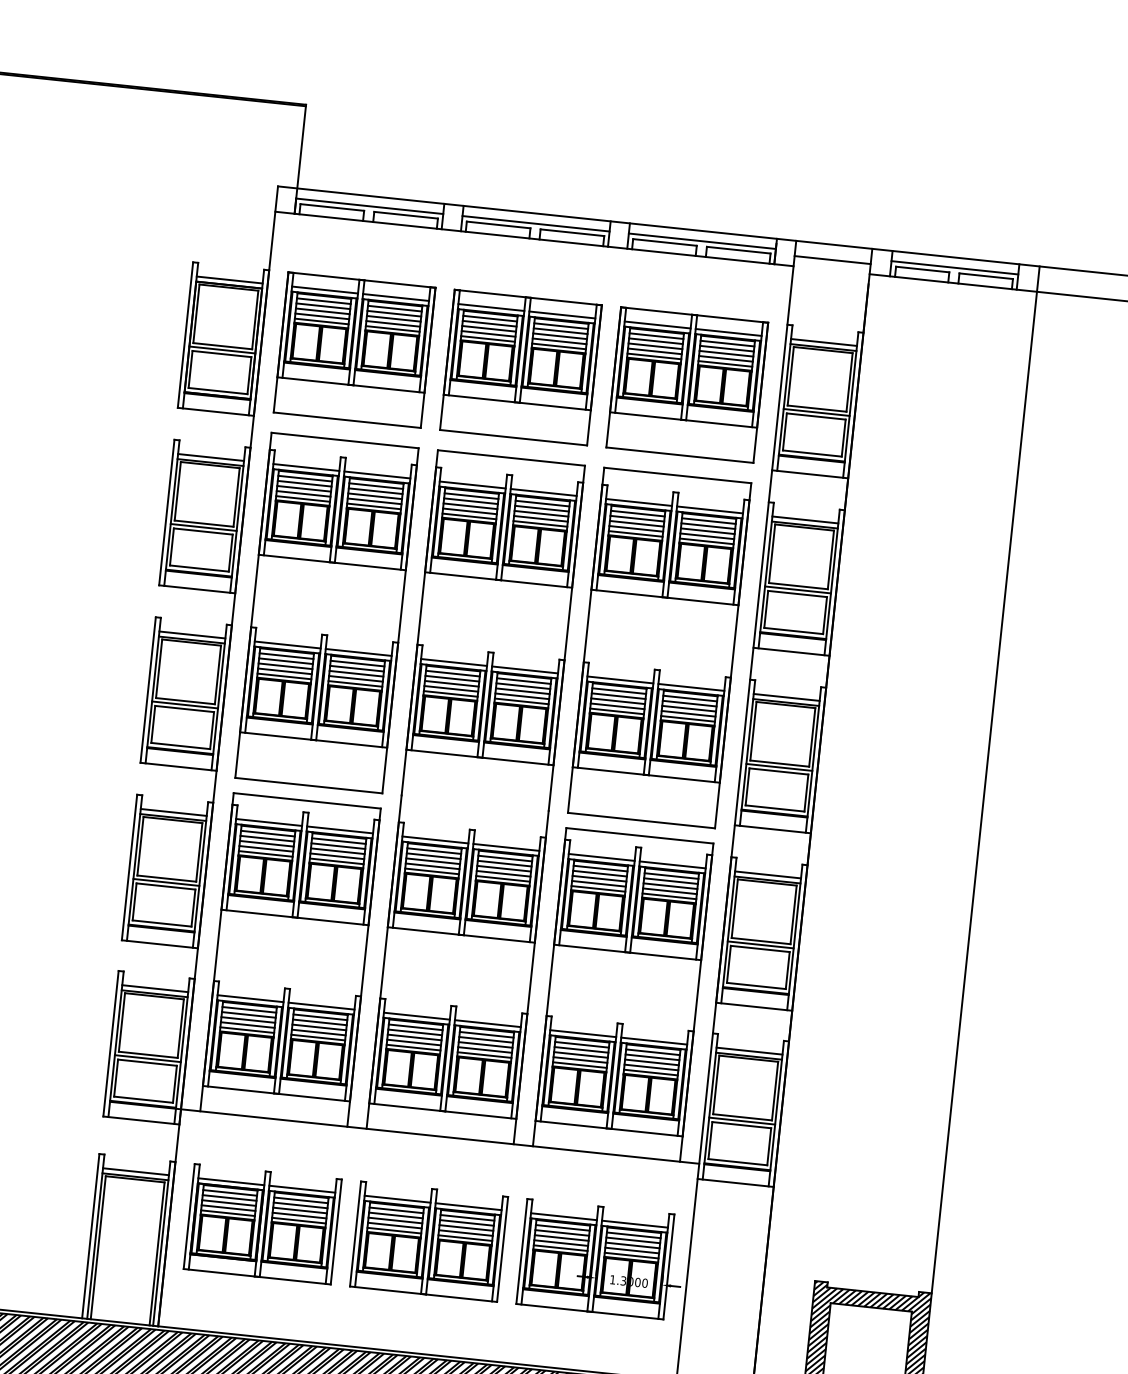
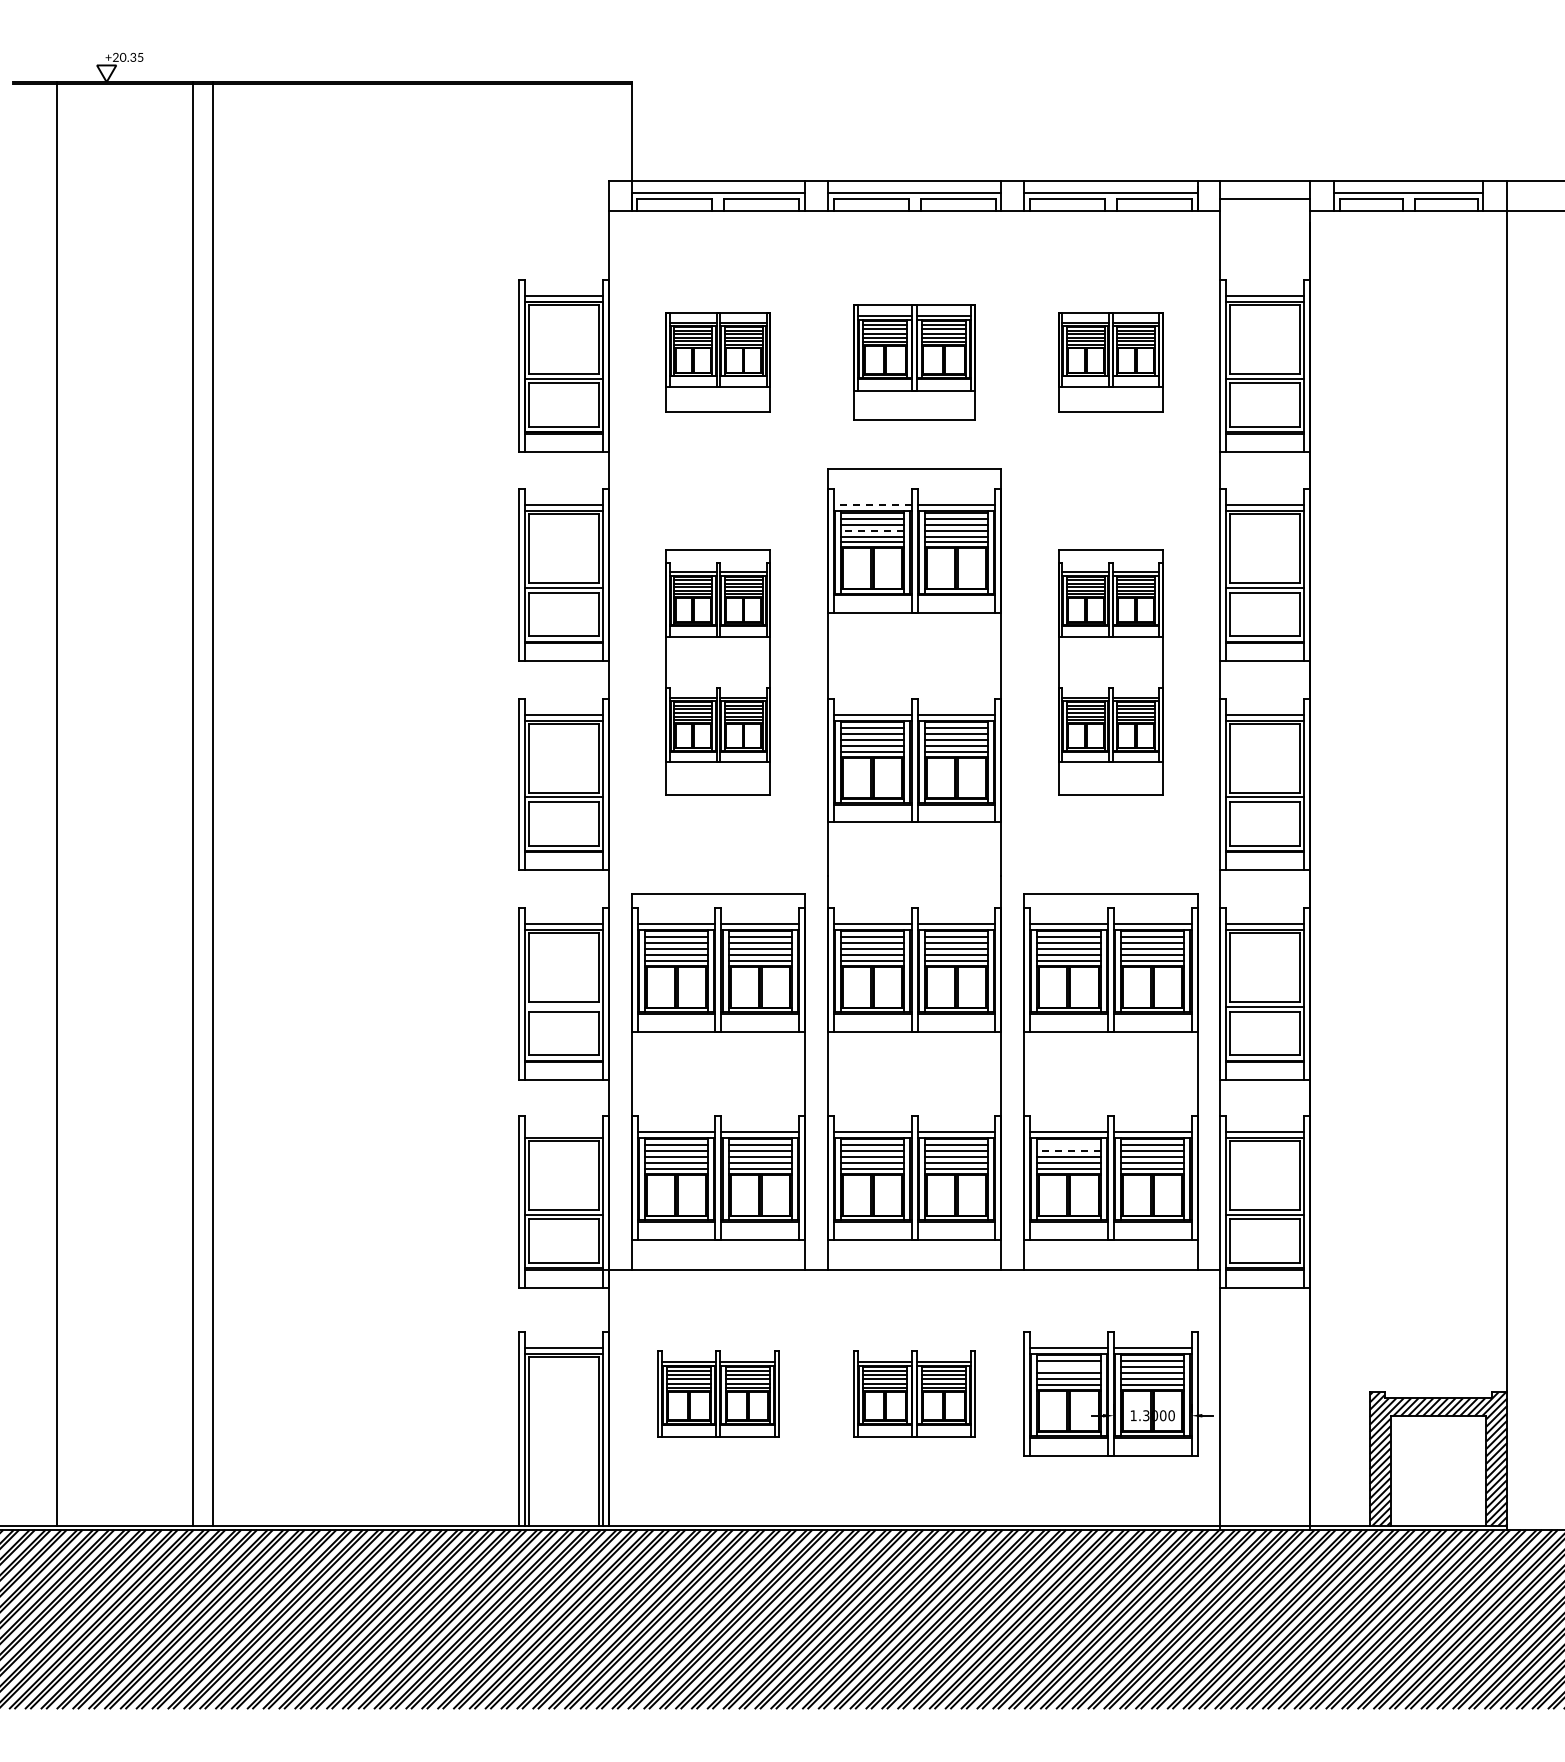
part: (354, 350) -> (718, 362), size x0.6
part: (520, 367) -> (914, 362), size x0.7
part: (687, 385) -> (1110, 362), size x0.6
line: (472, 485) -> (872, 505), solid -> dashed
line: (470, 506) -> (872, 530), solid -> dashed
part: (327, 612) -> (718, 672), size x0.6
part: (659, 647) -> (1110, 672), size x0.6
line: (166, 882) -> (563, 1006), removed
line: (154, 988) -> (563, 1132), removed
line: (581, 1045) -> (1068, 1145), removed
line: (581, 1050) -> (1068, 1151), solid -> dashed
part: (262, 1224) -> (718, 1393), size x0.7
line: (561, 1233) -> (1068, 1367), removed
part: (429, 1241) -> (914, 1393), size x0.7

